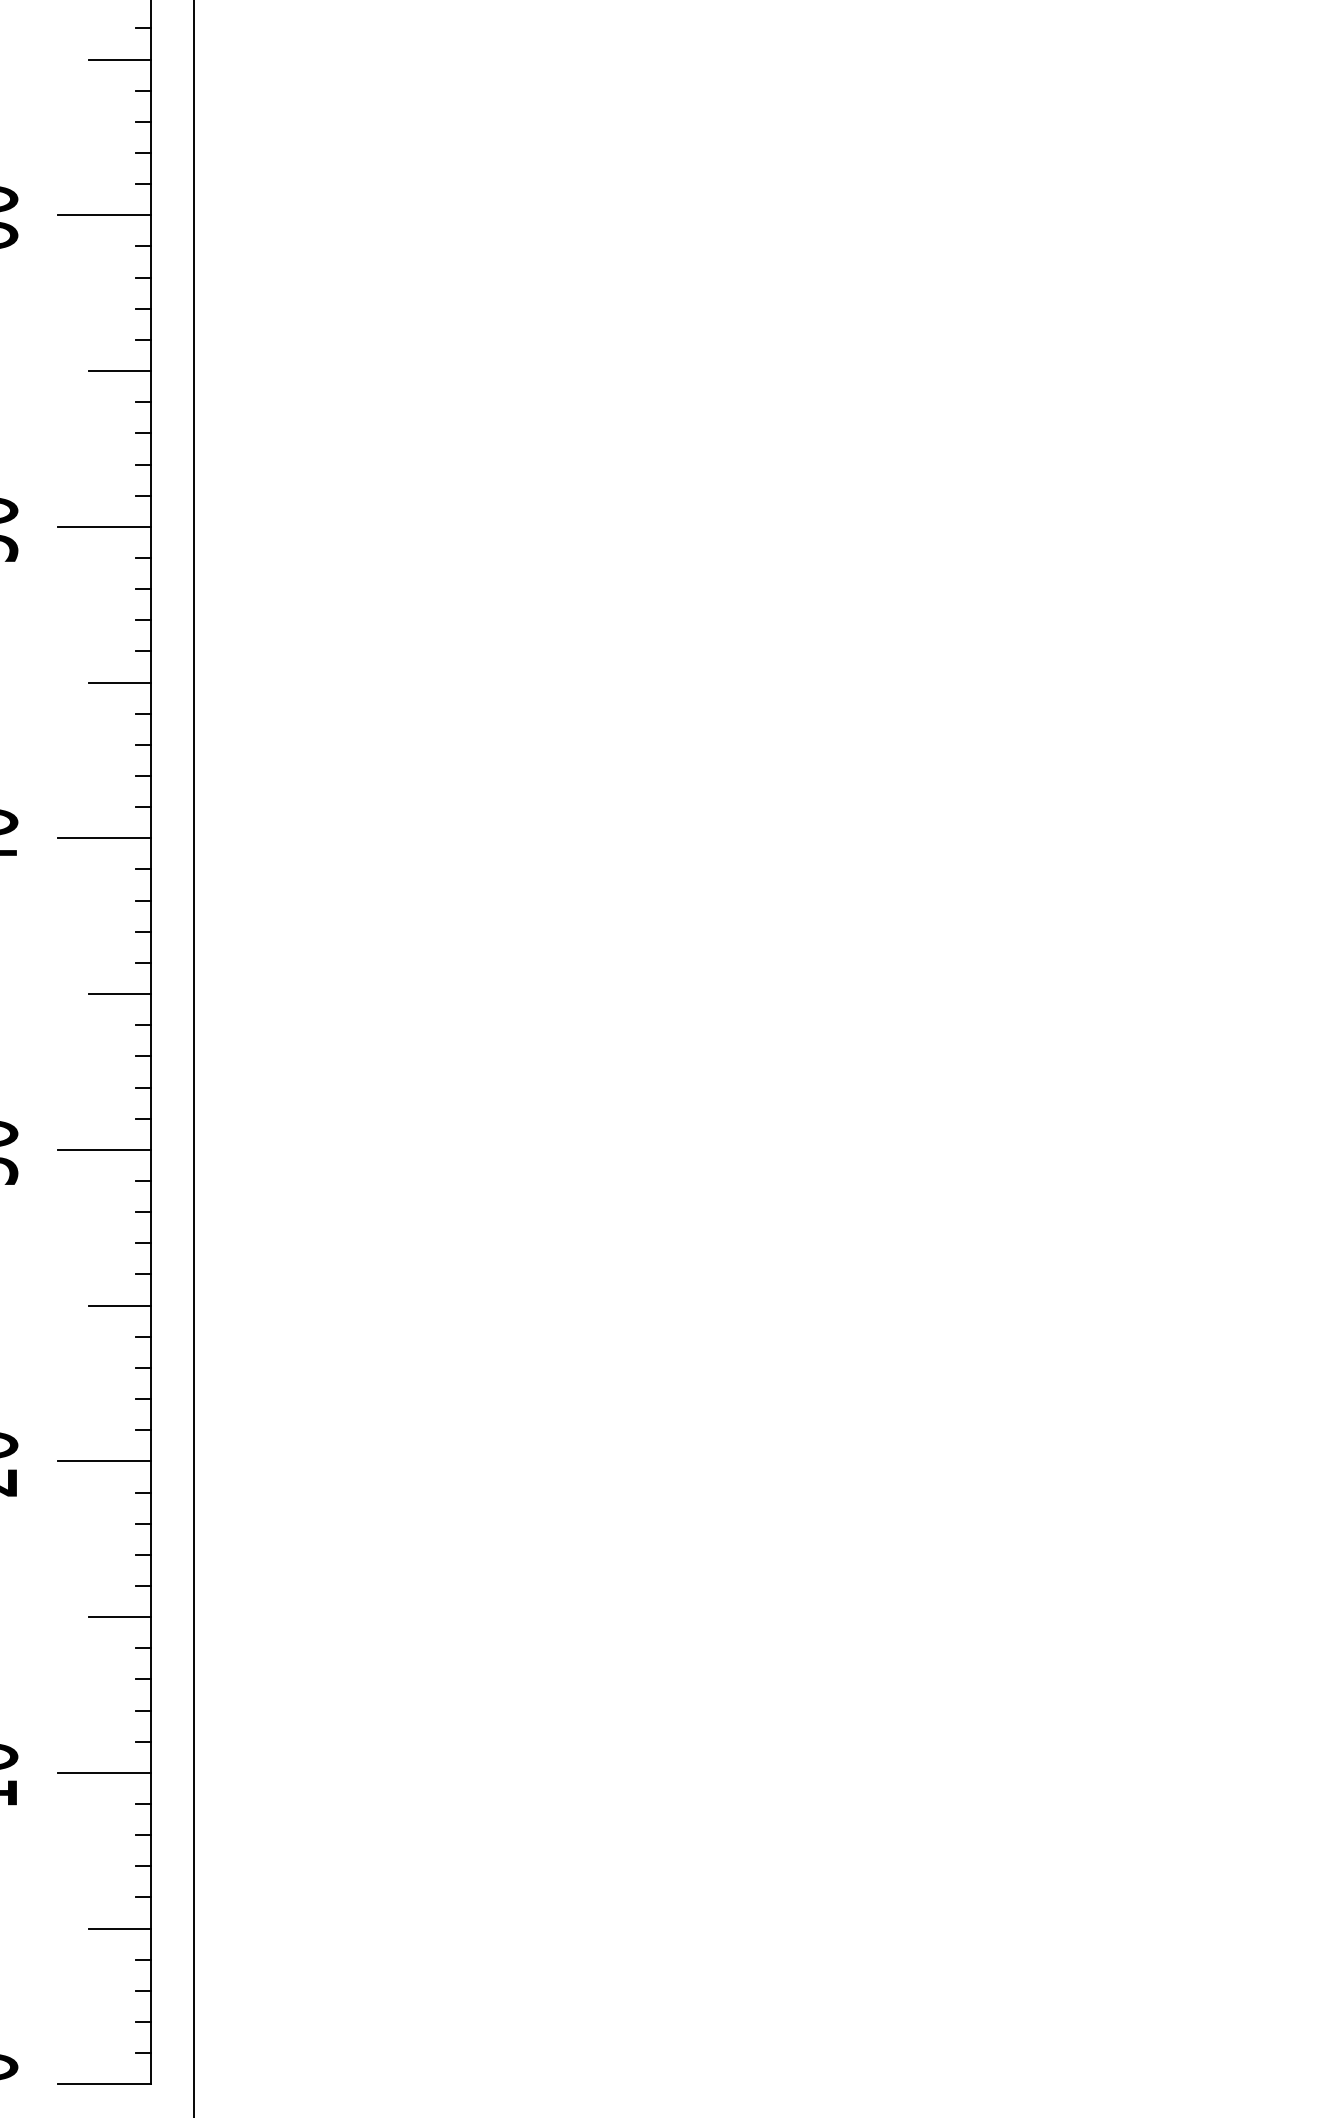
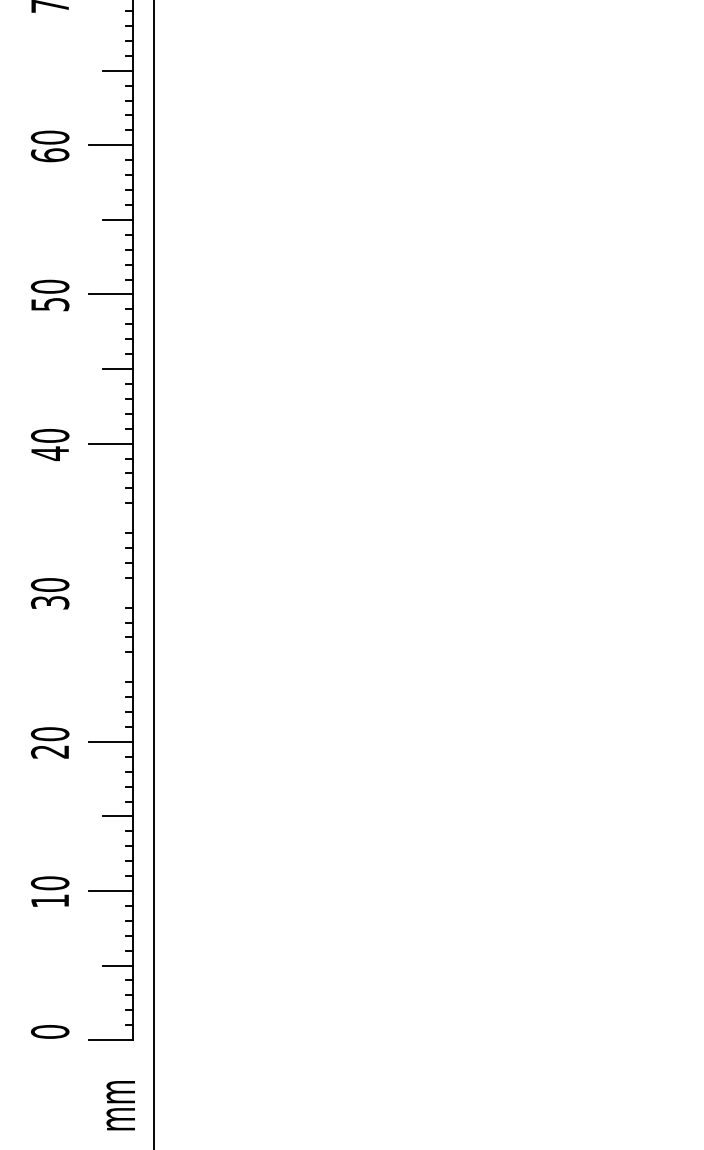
line: (120, 994) -> (118, 518), removed
line: (103, 1149) -> (110, 592), removed
line: (120, 1306) -> (118, 667), removed

